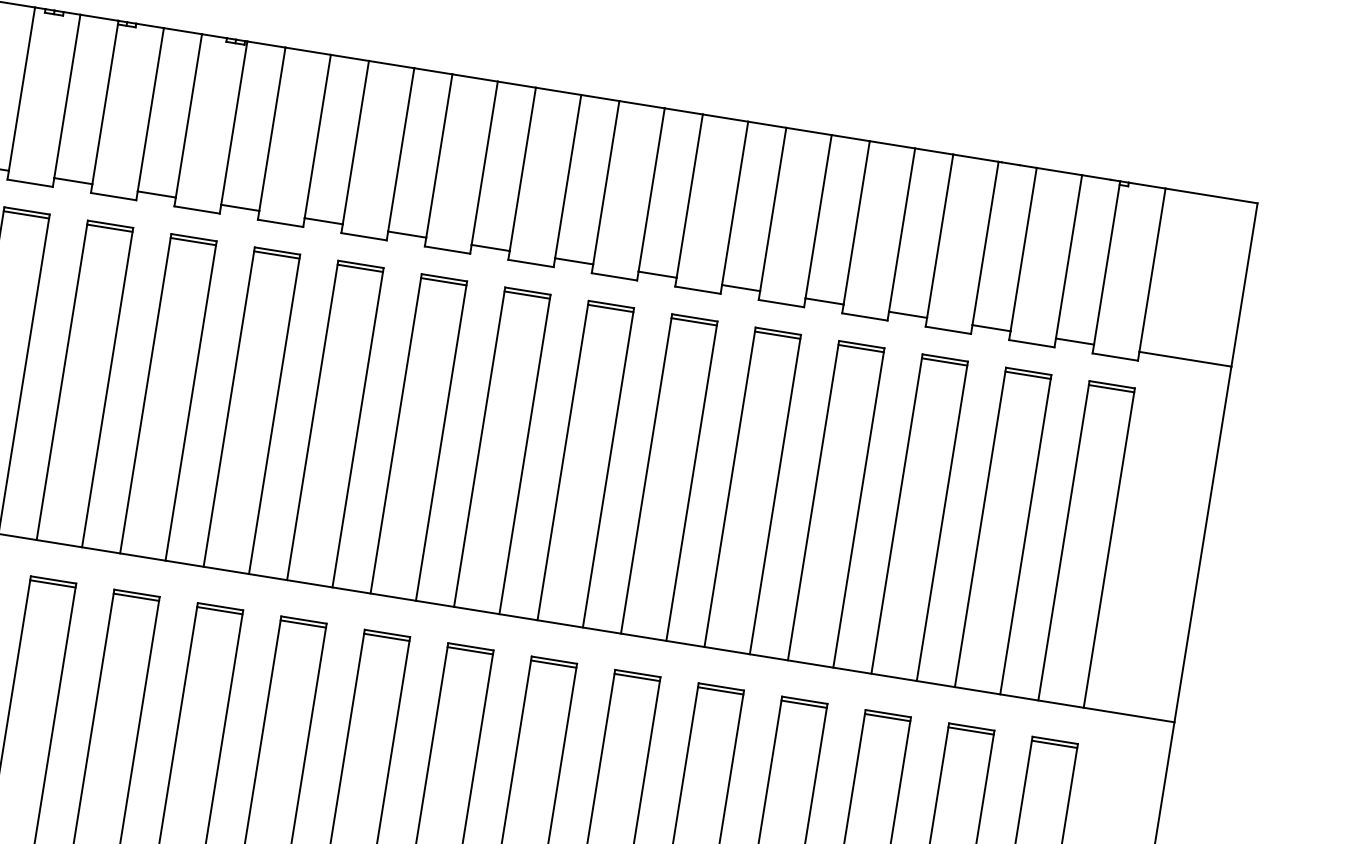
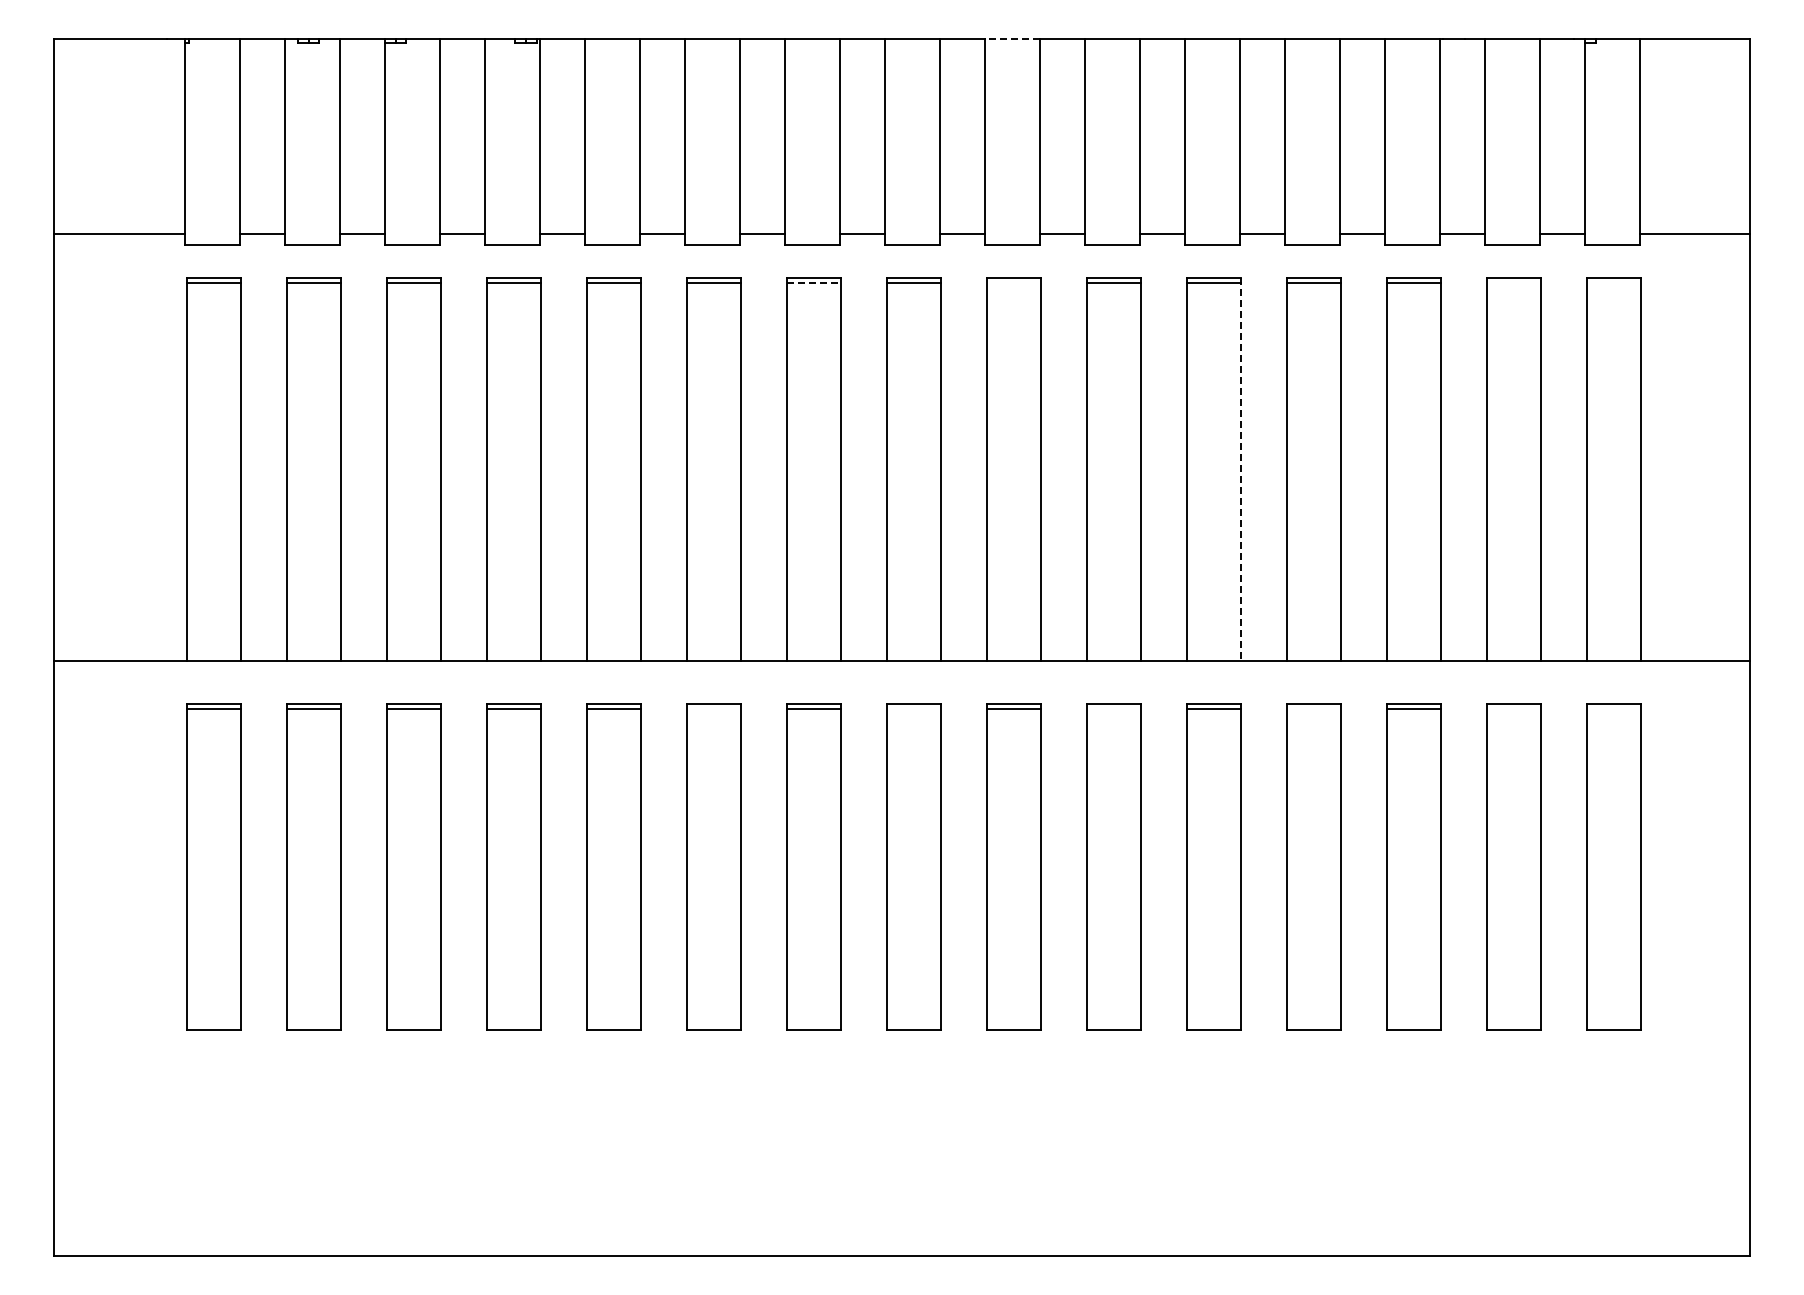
line: (641, 104) -> (1011, 38), solid -> dashed
line: (444, 281) -> (814, 282), solid -> dashed
line: (610, 308) -> (1013, 282), removed
line: (1027, 375) -> (1513, 282), removed
line: (1111, 388) -> (1613, 282), removed
line: (775, 494) -> (1241, 469), solid -> dashed
line: (303, 623) -> (713, 708), removed
line: (469, 650) -> (913, 708), removed
line: (636, 677) -> (1113, 708), removed
line: (803, 703) -> (1313, 708), removed
line: (970, 730) -> (1513, 708), removed
line: (1054, 744) -> (1613, 708), removed

